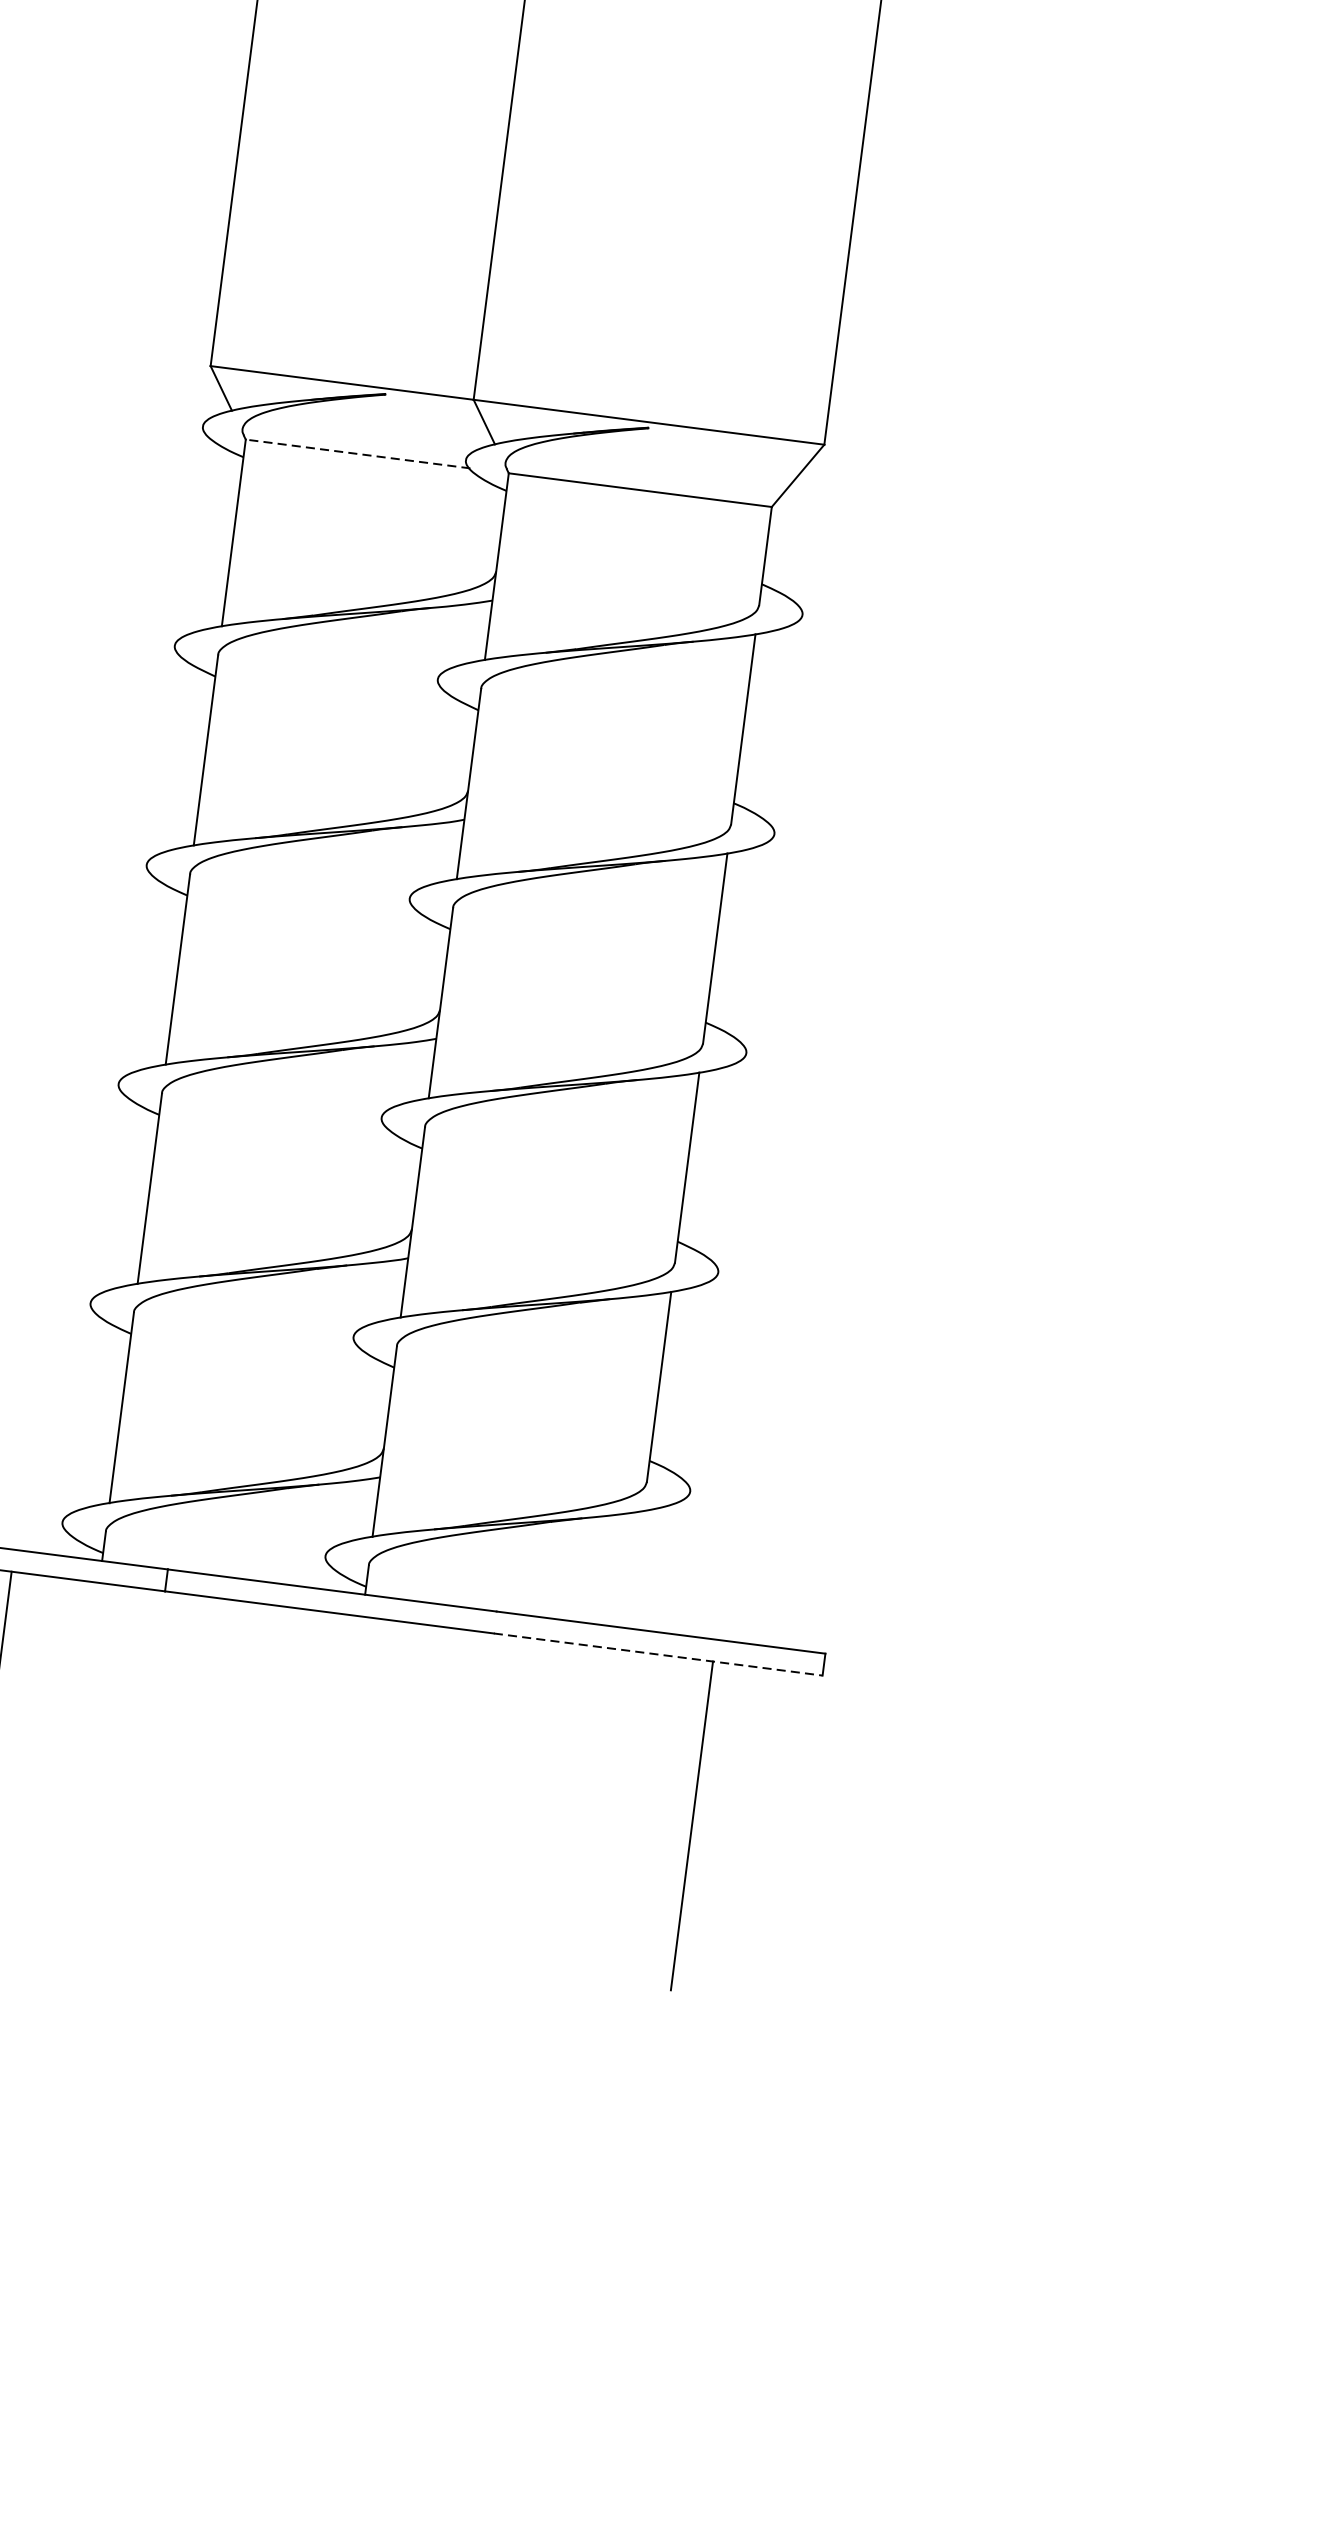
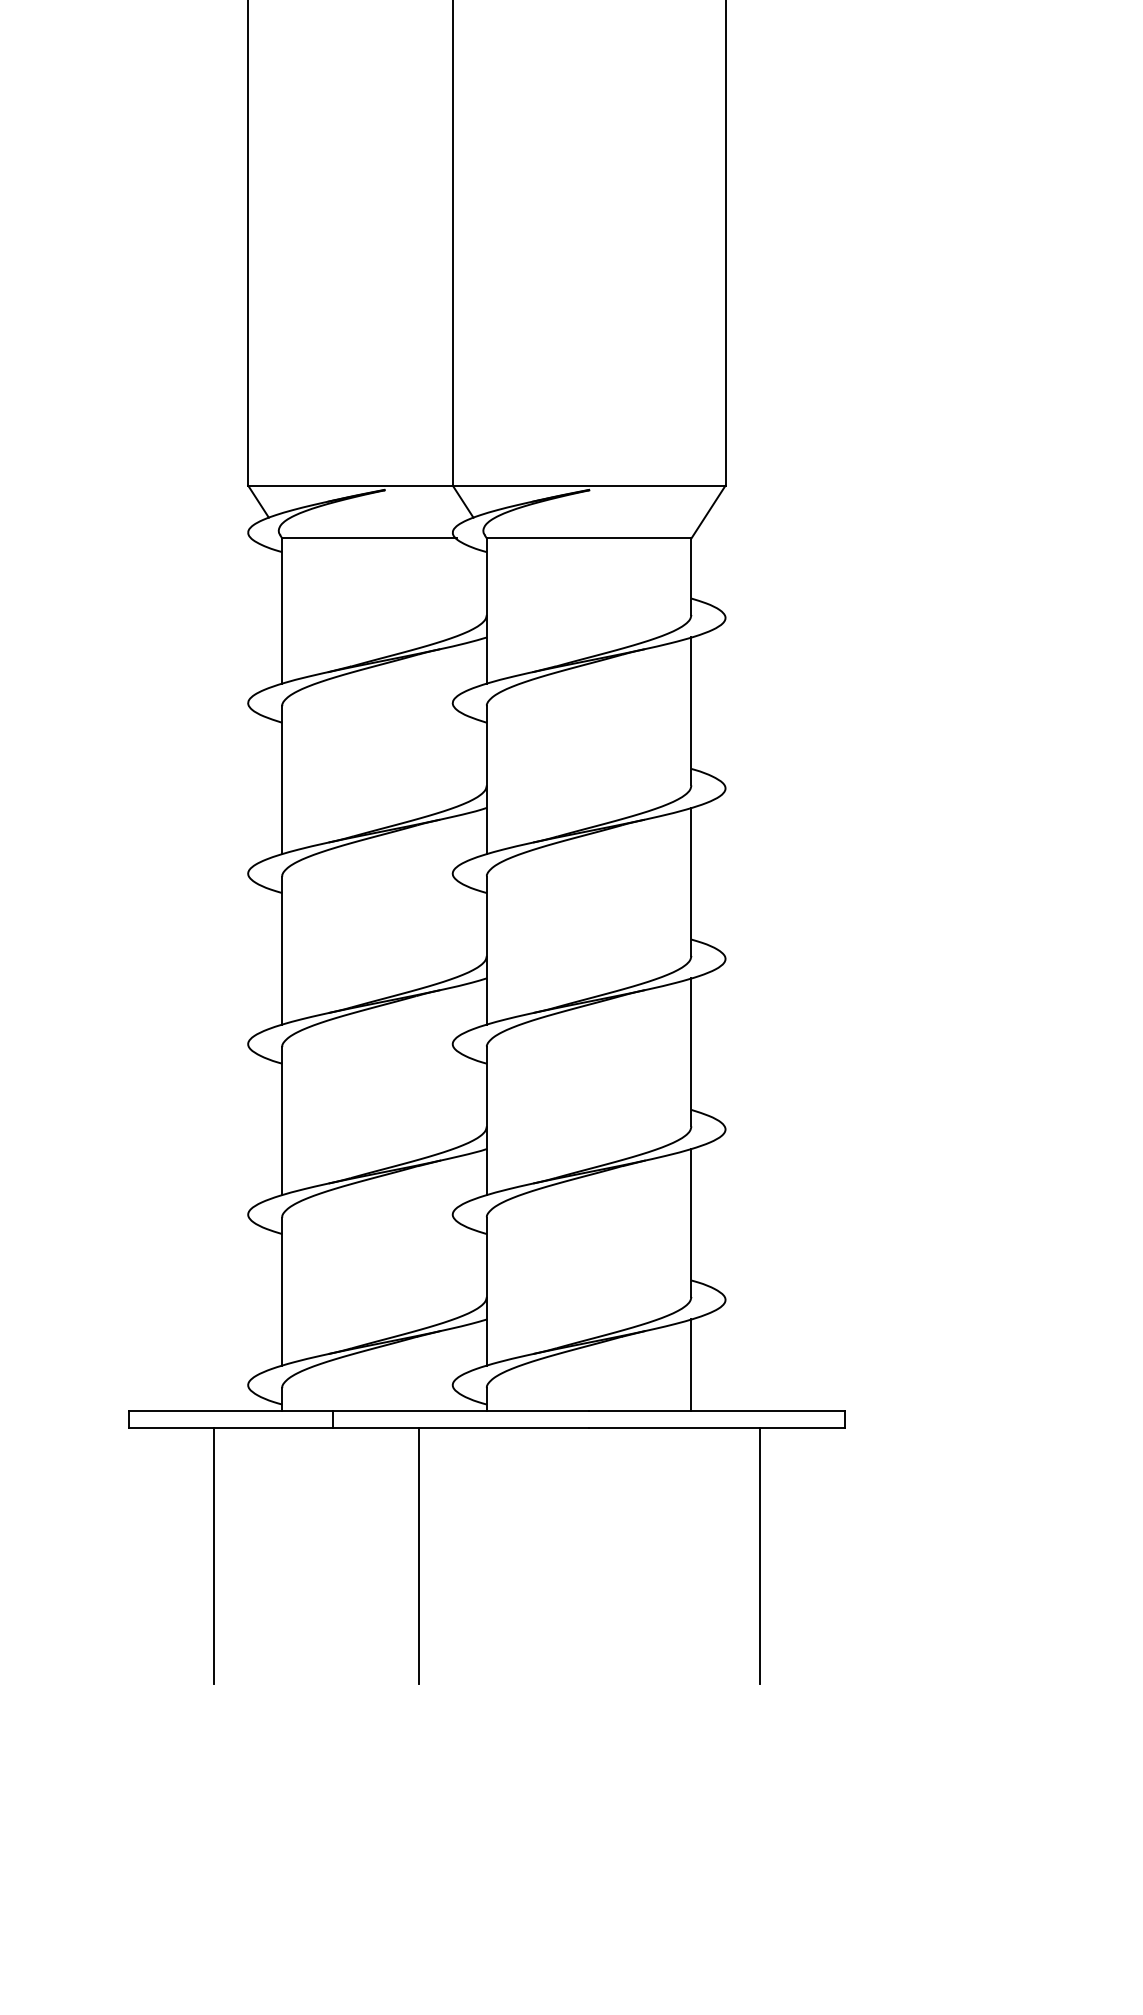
line: (357, 454) -> (369, 538), dashed -> solid
line: (635, 1568) -> (691, 1364), added
line: (658, 1654) -> (717, 1427), dashed -> solid
line: (253, 1769) -> (418, 1555), added

